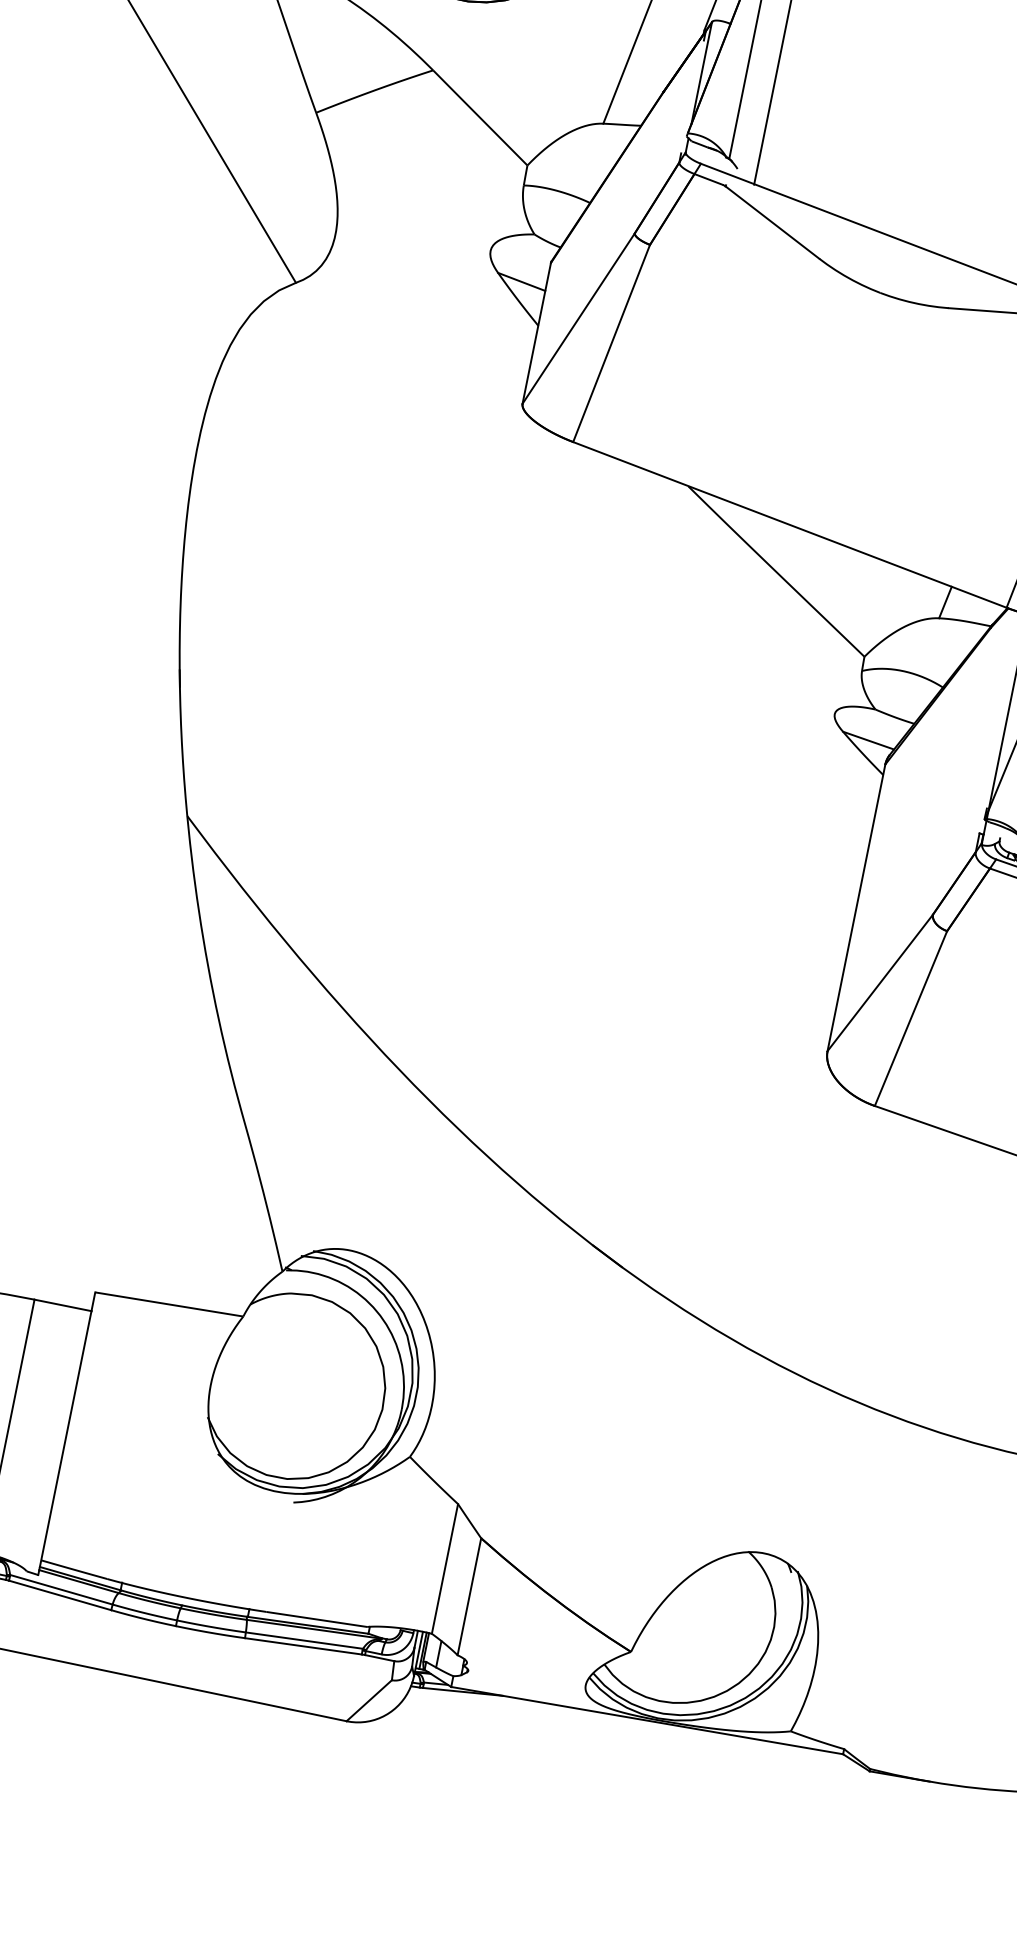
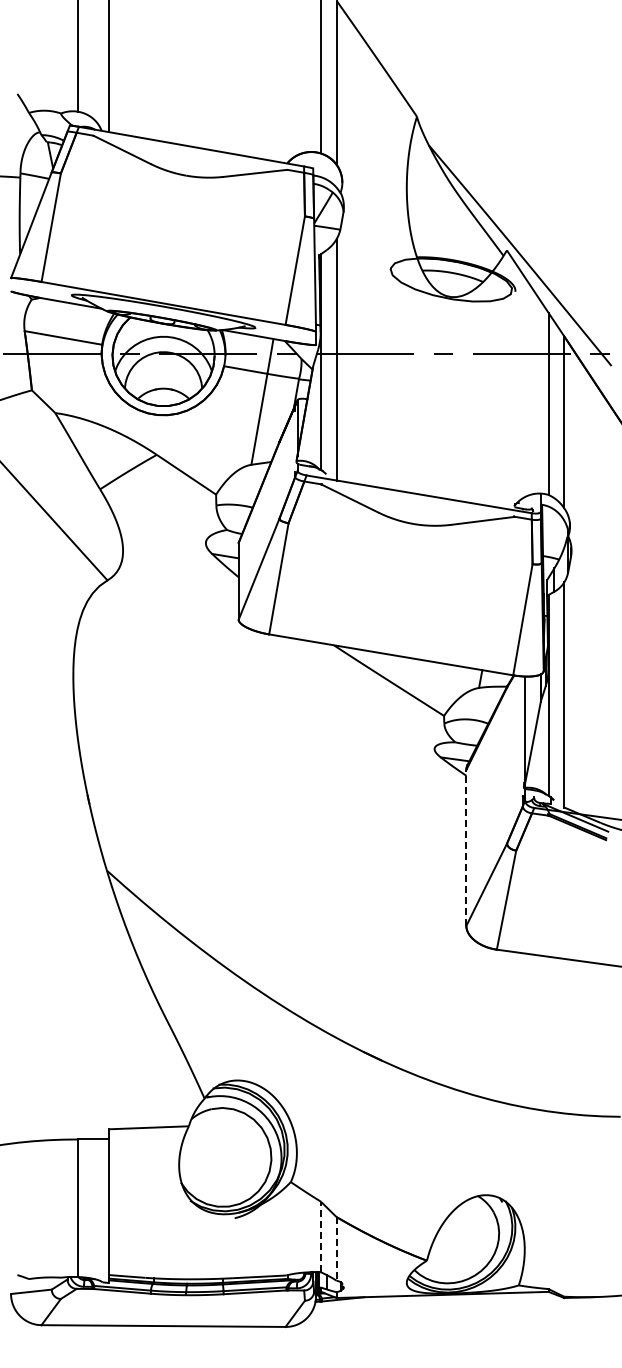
line: (856, 908) -> (466, 848), solid -> dashed
line: (444, 1567) -> (320, 1236), solid -> dashed
line: (469, 1595) -> (336, 1248), solid -> dashed

